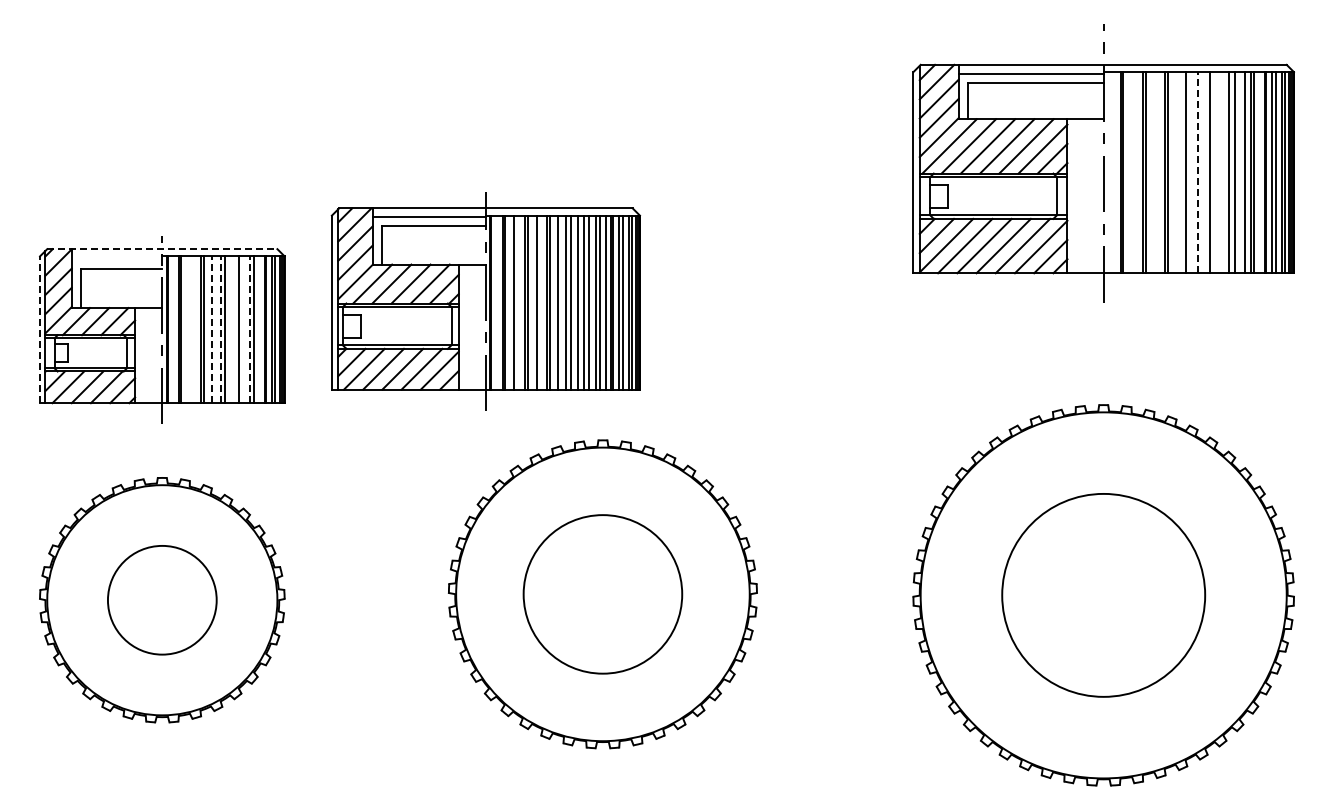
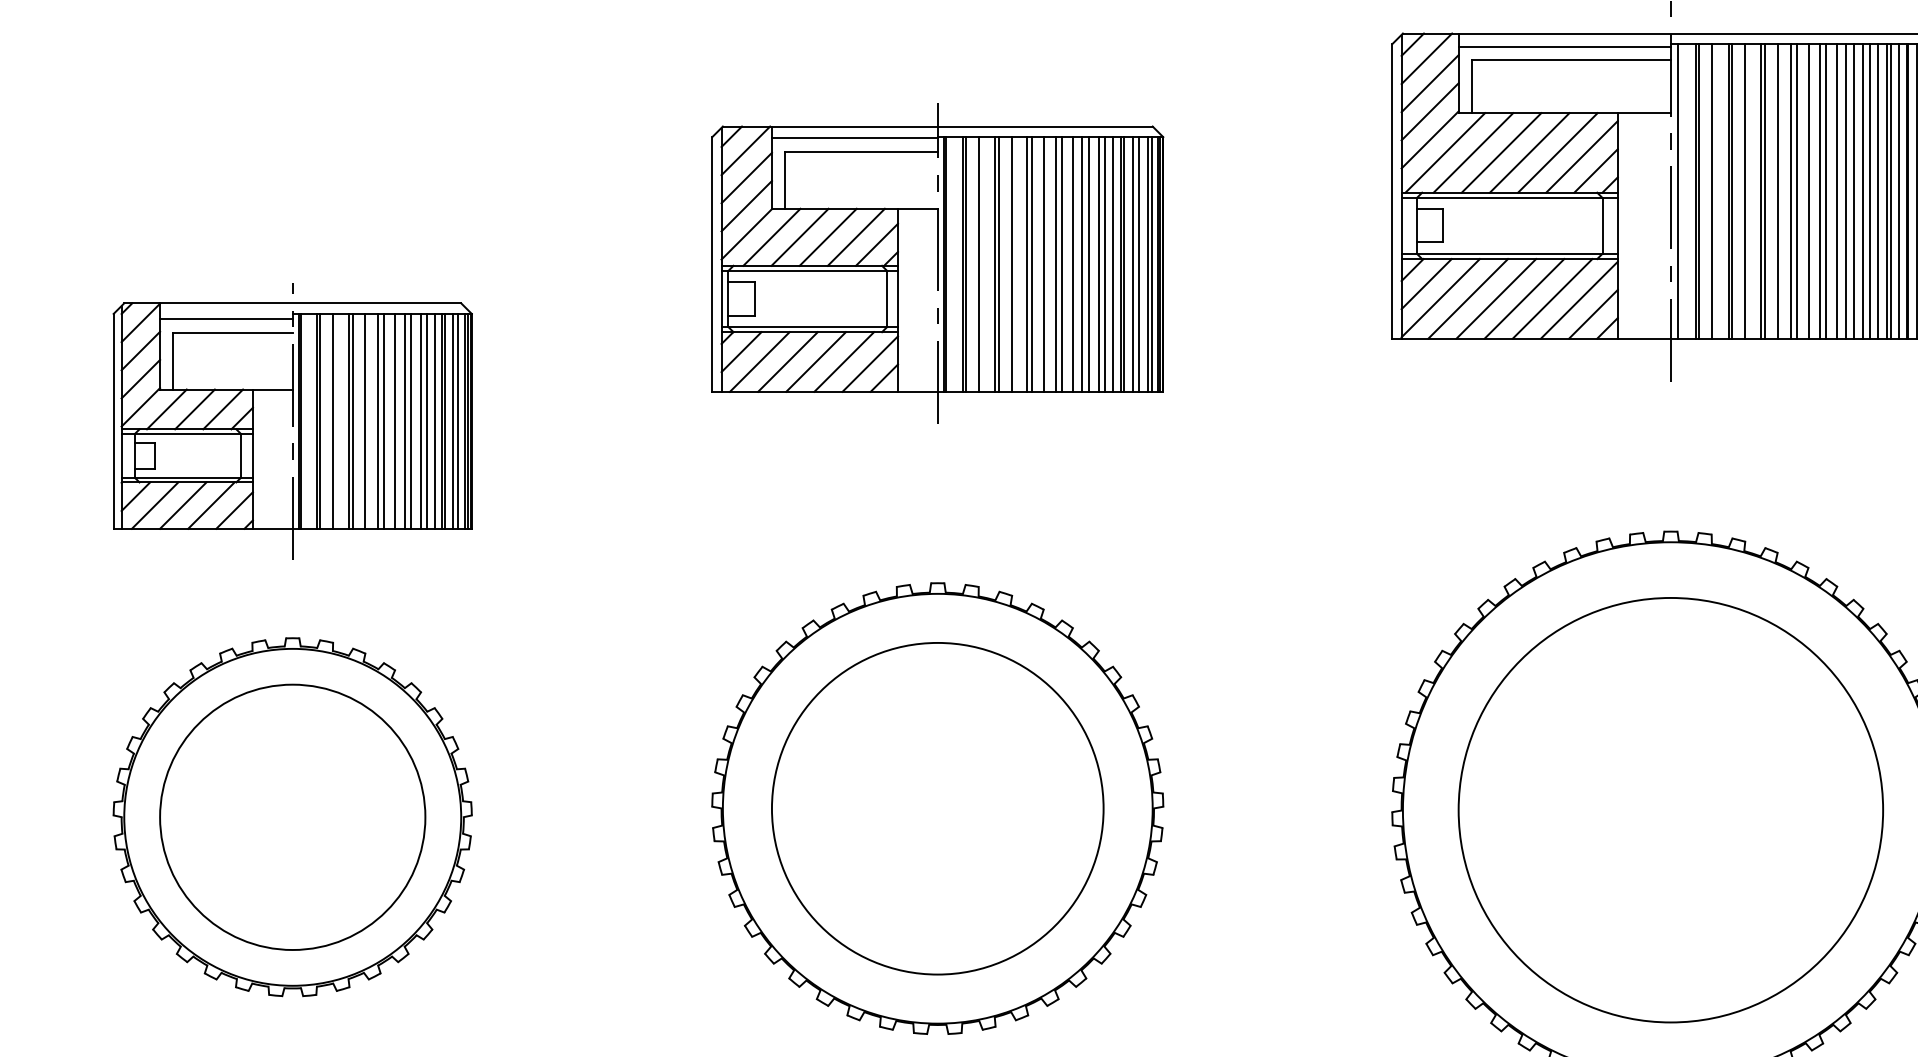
line: (1108, 172) -> (1677, 191), added
line: (1131, 172) -> (1711, 191), added
line: (1154, 172) -> (1745, 191), added
line: (1176, 172) -> (1777, 191), added
line: (1189, 172) -> (1796, 191), added
line: (1197, 172) -> (1808, 191), dashed -> solid
line: (1205, 172) -> (1819, 191), added
line: (1217, 172) -> (1837, 191), added
line: (1223, 172) -> (1846, 191), added
line: (1239, 172) -> (1869, 191), added
line: (1259, 172) -> (1898, 191), added
line: (162, 249) -> (292, 303), dashed -> solid
line: (116, 260) -> (225, 319), added
part: (485, 301) -> (937, 262), moved
line: (40, 329) -> (114, 420), dashed -> solid
line: (189, 329) -> (332, 420), added
line: (211, 329) -> (364, 420), dashed -> solid
line: (220, 329) -> (377, 420), dashed -> solid
line: (232, 329) -> (395, 420), added
line: (243, 329) -> (411, 420), added
line: (249, 329) -> (420, 420), dashed -> solid
line: (259, 329) -> (434, 420), added
circle: (602, 594) -> (937, 808), size x1.43
circle: (1103, 595) -> (1670, 810), size x1.43
circle: (161, 599) -> (291, 816), size x1.67

